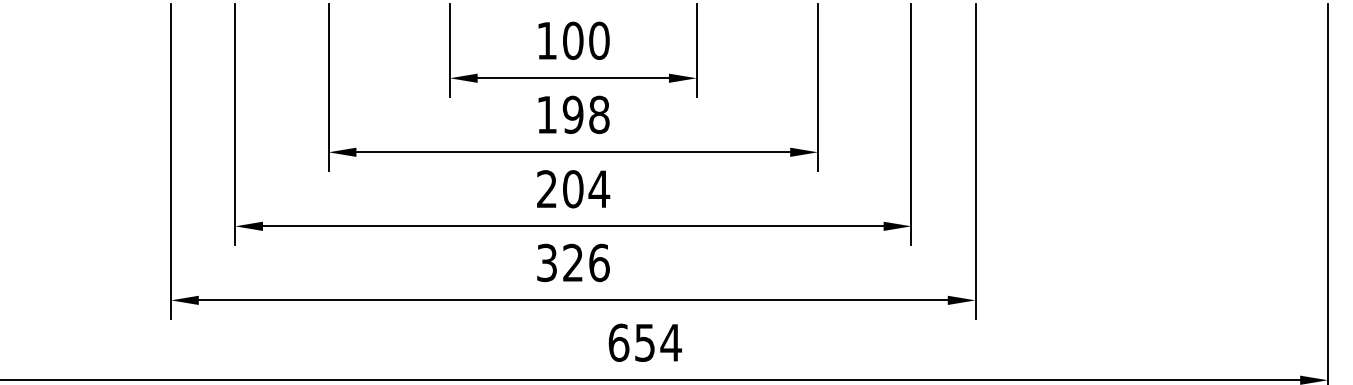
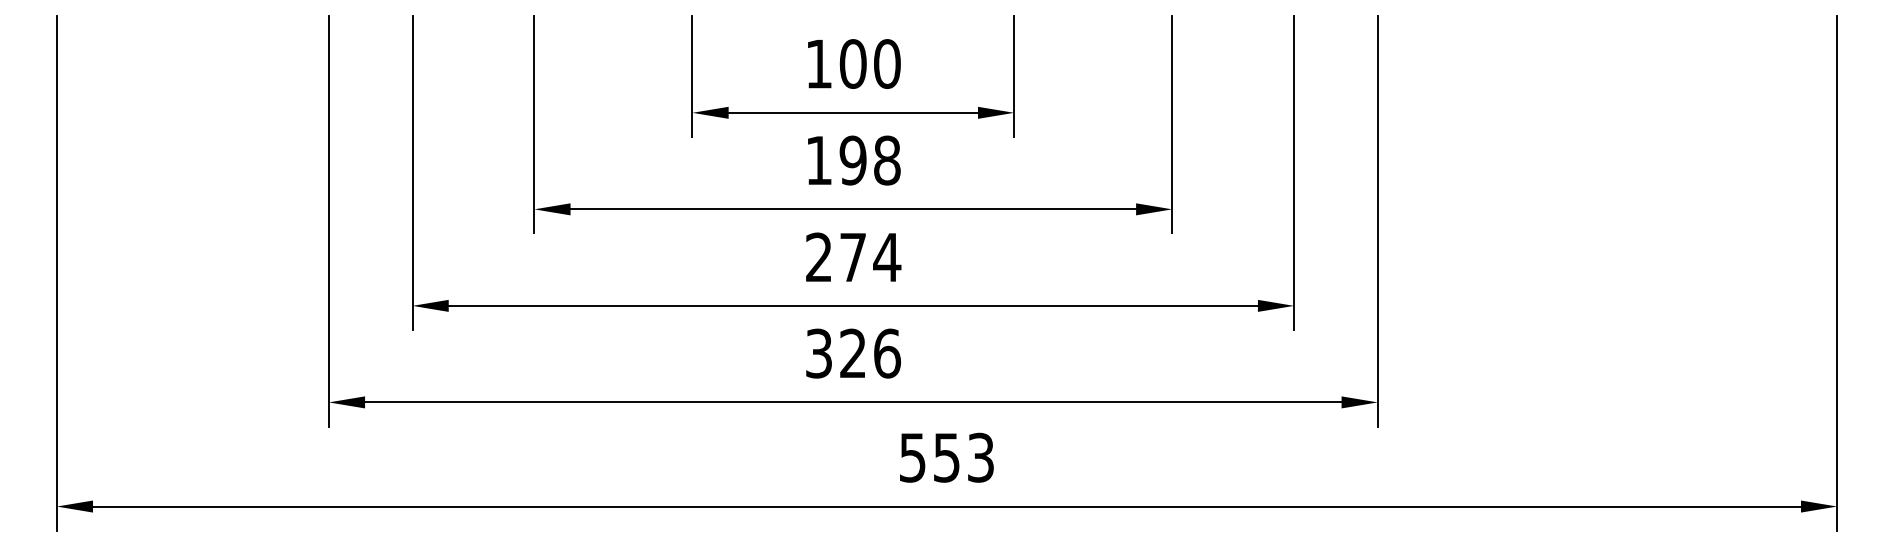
text: (572, 189) -> (852, 257), 204 -> 274
text: (645, 342) -> (947, 457), 654 -> 553

